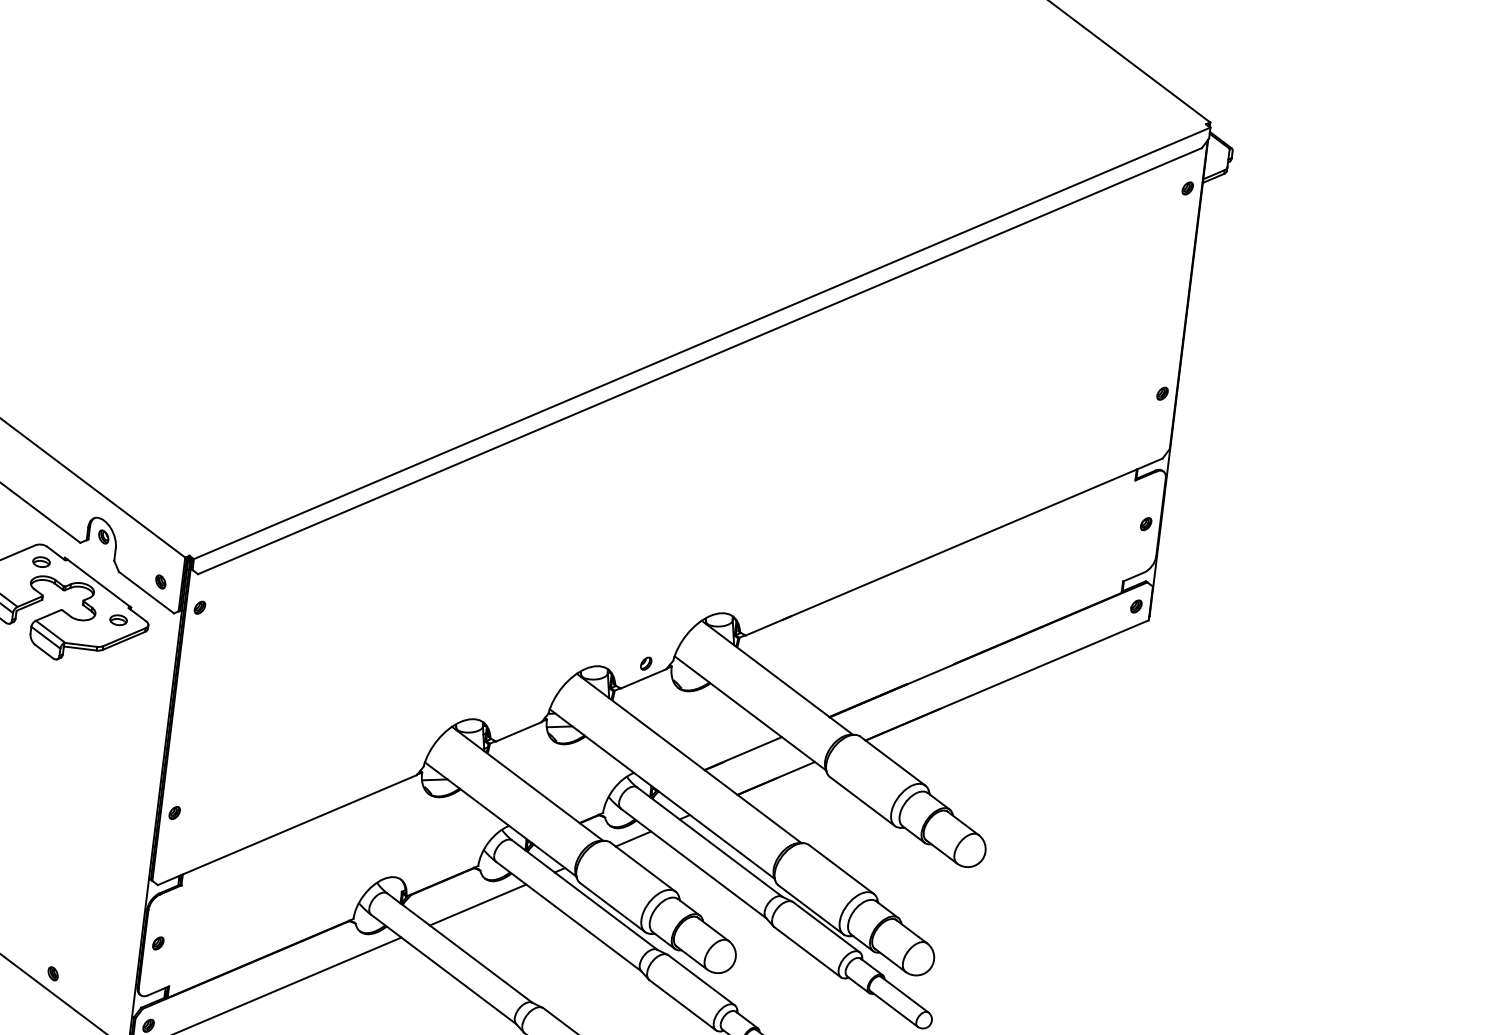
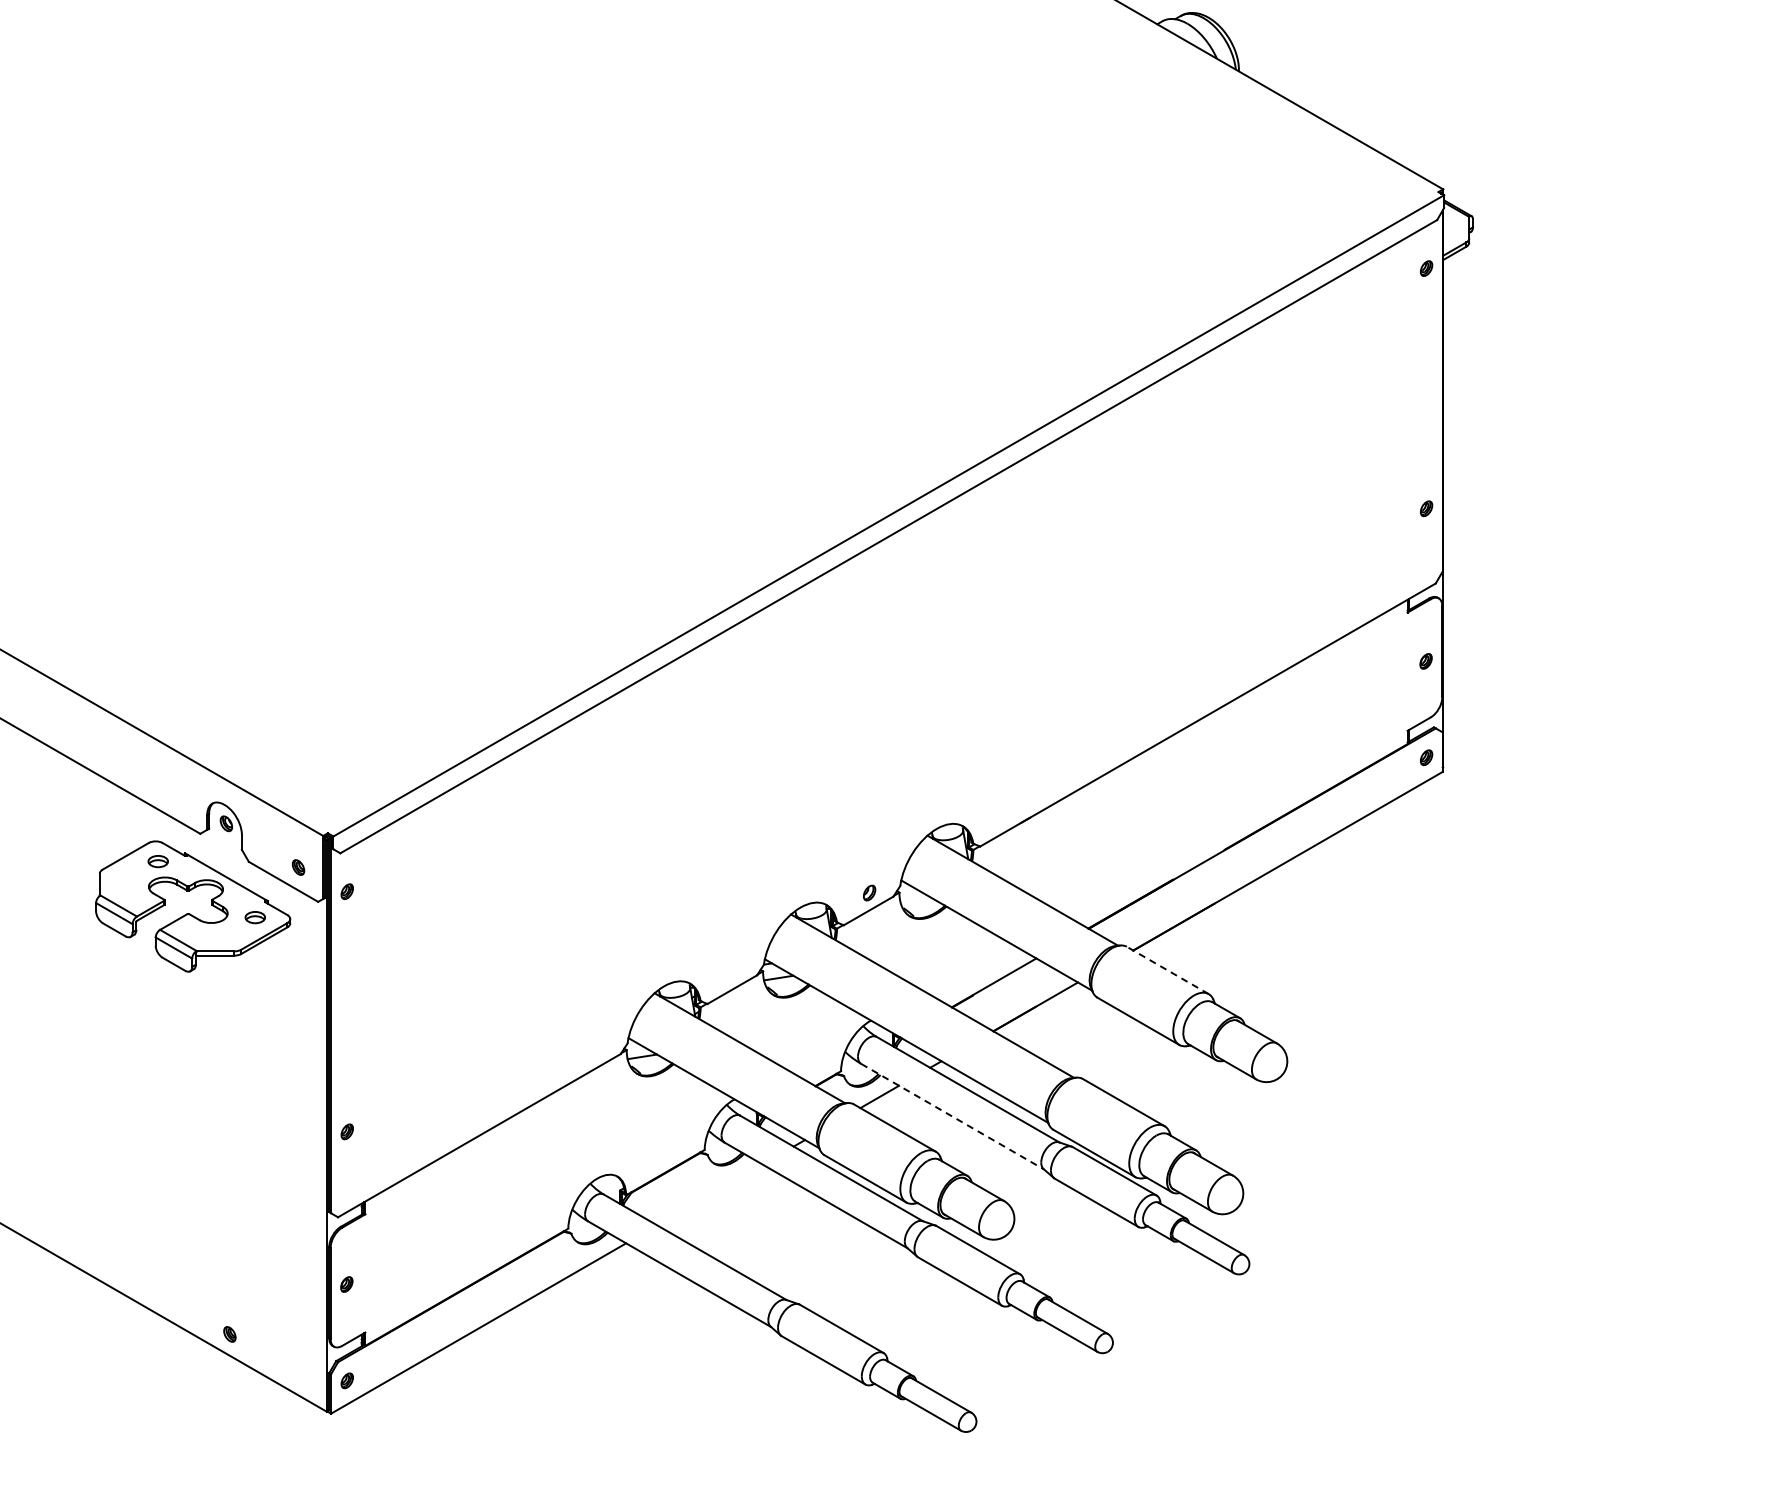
line: (892, 761) -> (1167, 970), solid -> dashed
line: (693, 863) -> (952, 1116), solid -> dashed
line: (477, 904) -> (709, 1194), removed

